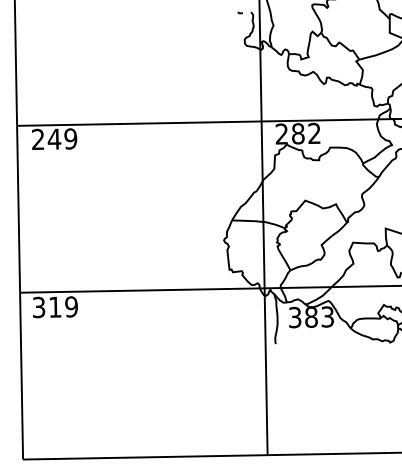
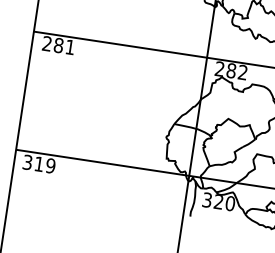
text: (62, 138) -> (64, 45), 249 -> 281
text: (319, 316) -> (224, 202), 383 -> 320

